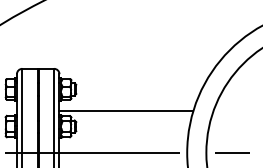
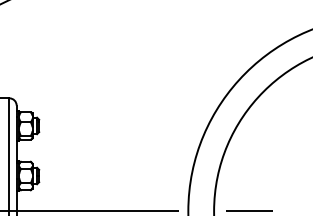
line: (126, 110) -> (106, 154), removed

